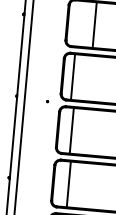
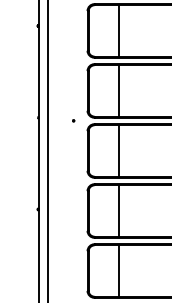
line: (72, 76) -> (118, 90), moved
line: (71, 130) -> (118, 150), moved
line: (68, 183) -> (118, 210), moved

